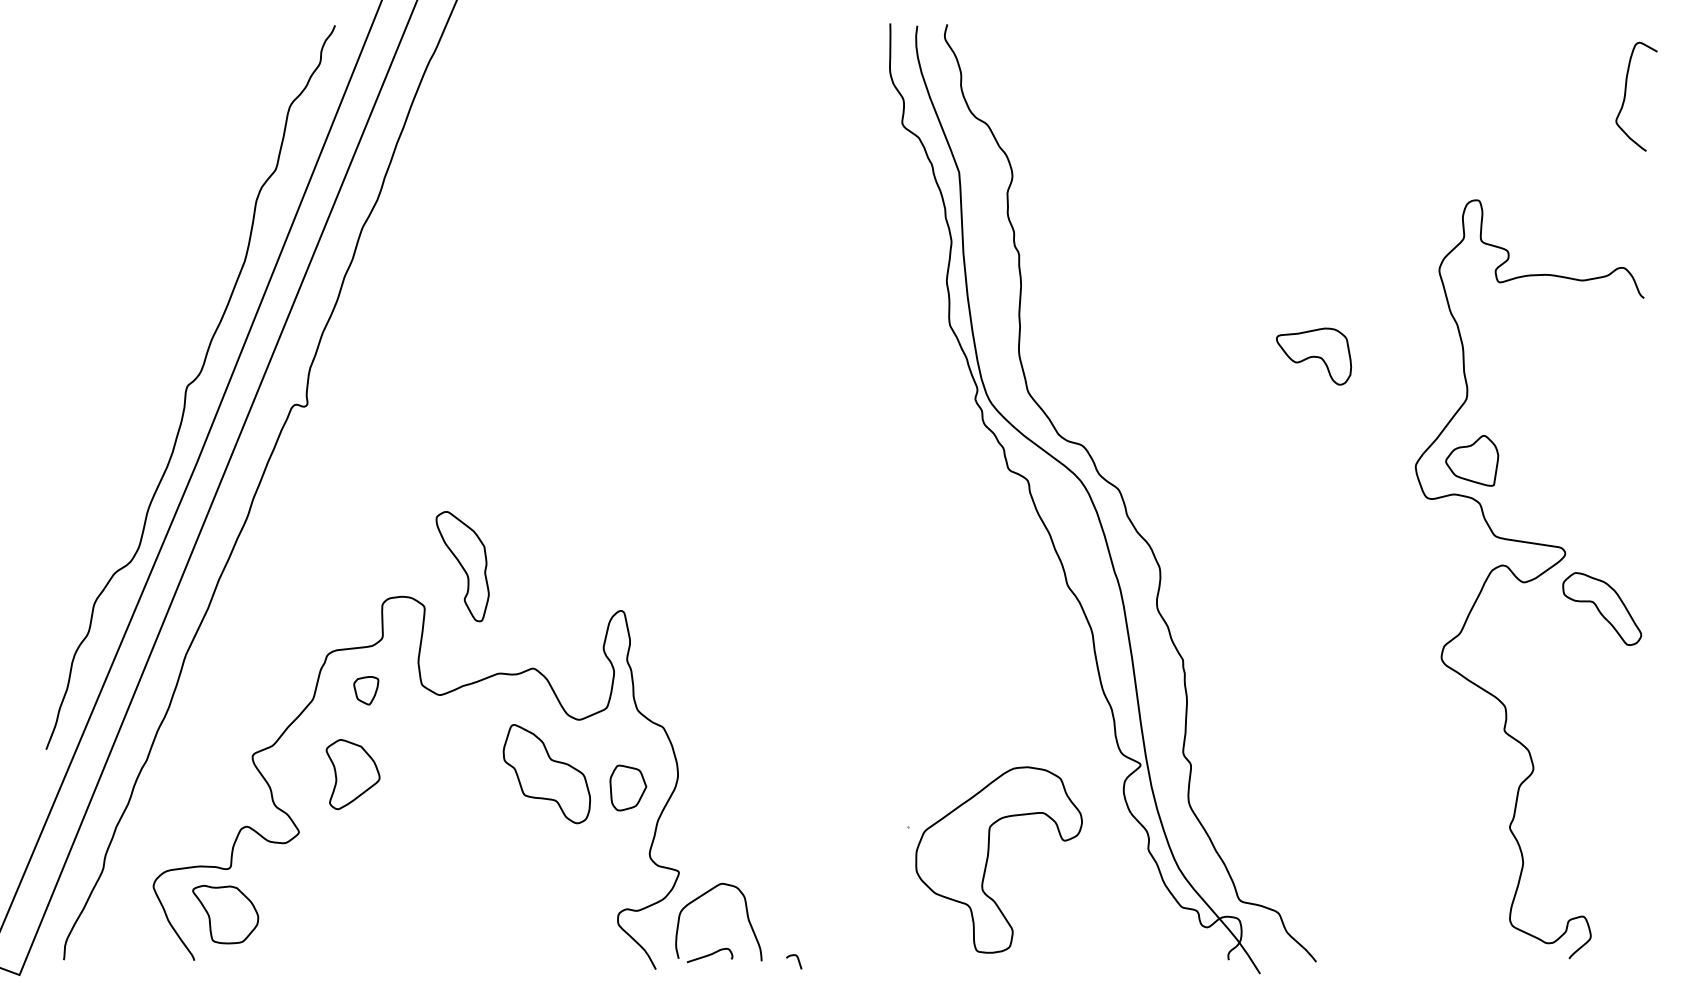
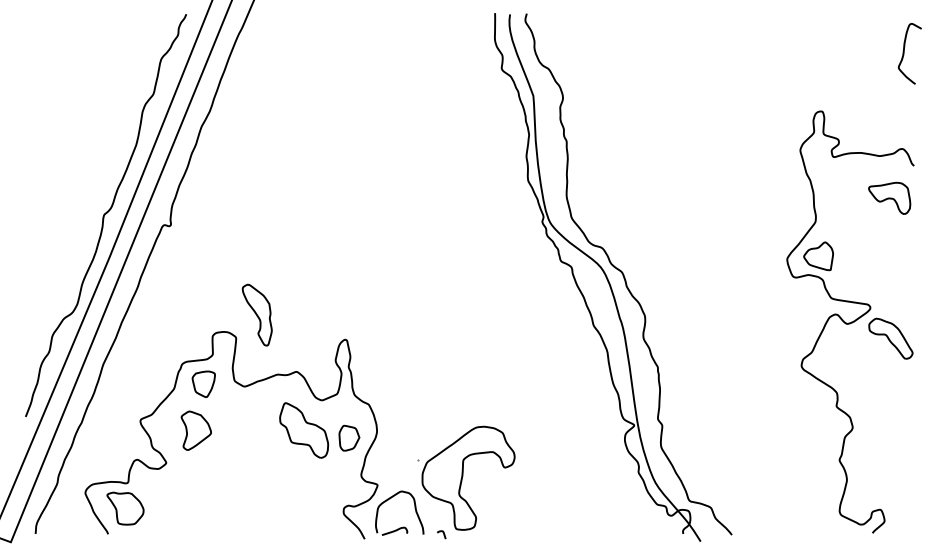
part: (1313, 355) -> (889, 197), moved
part: (365, 689) -> (203, 383), size x1.67
part: (995, 858) -> (466, 477), moved

